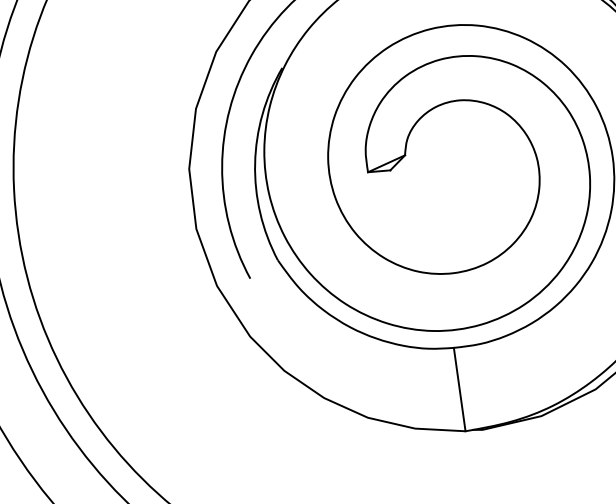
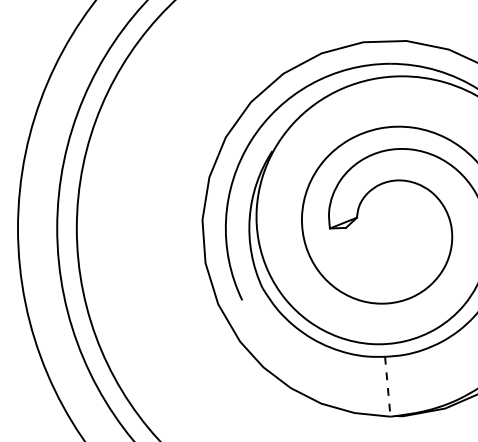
line: (459, 390) -> (387, 387), solid -> dashed

